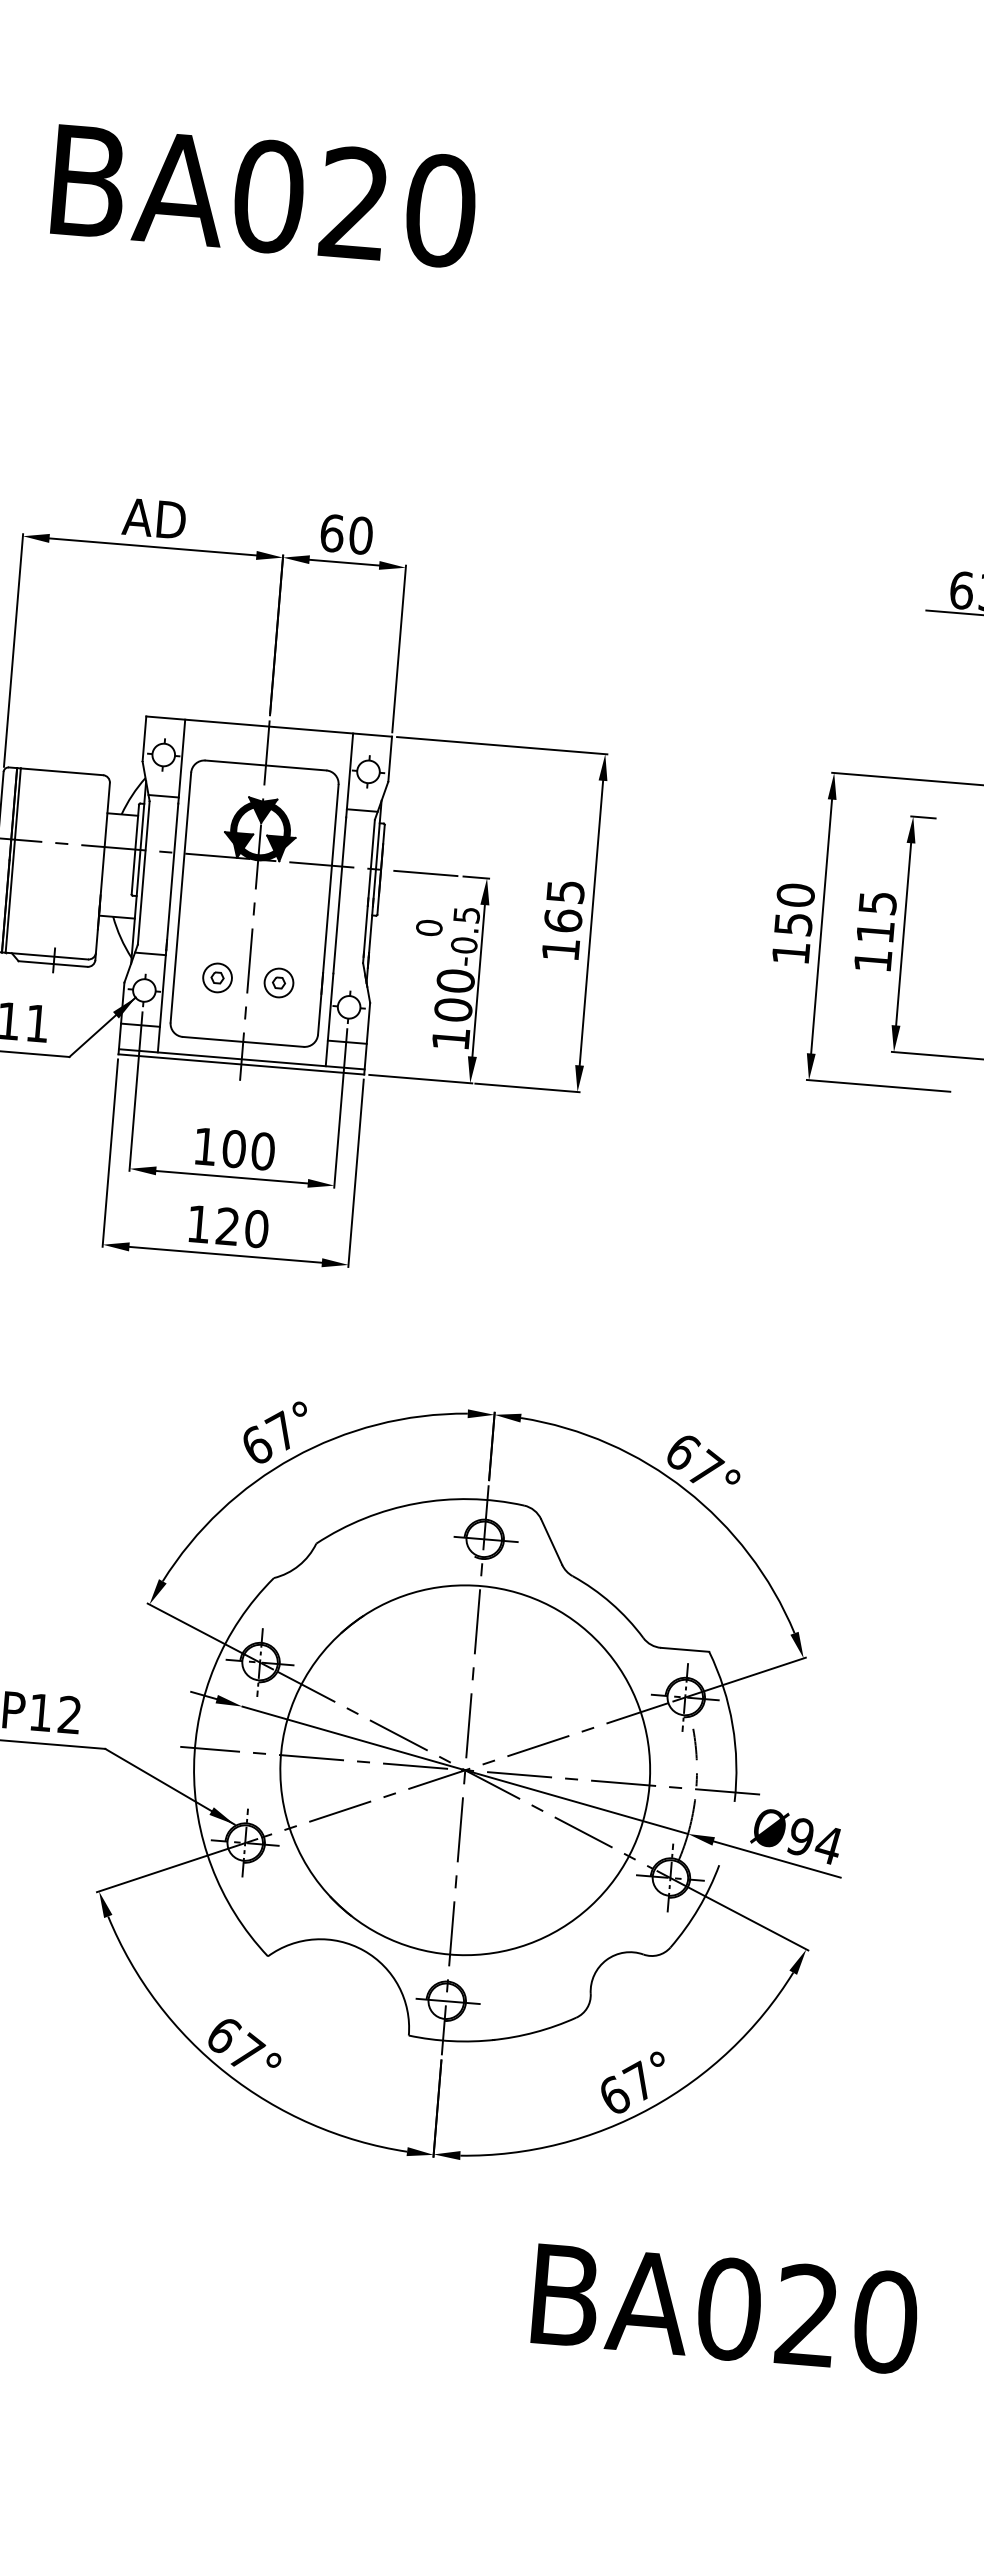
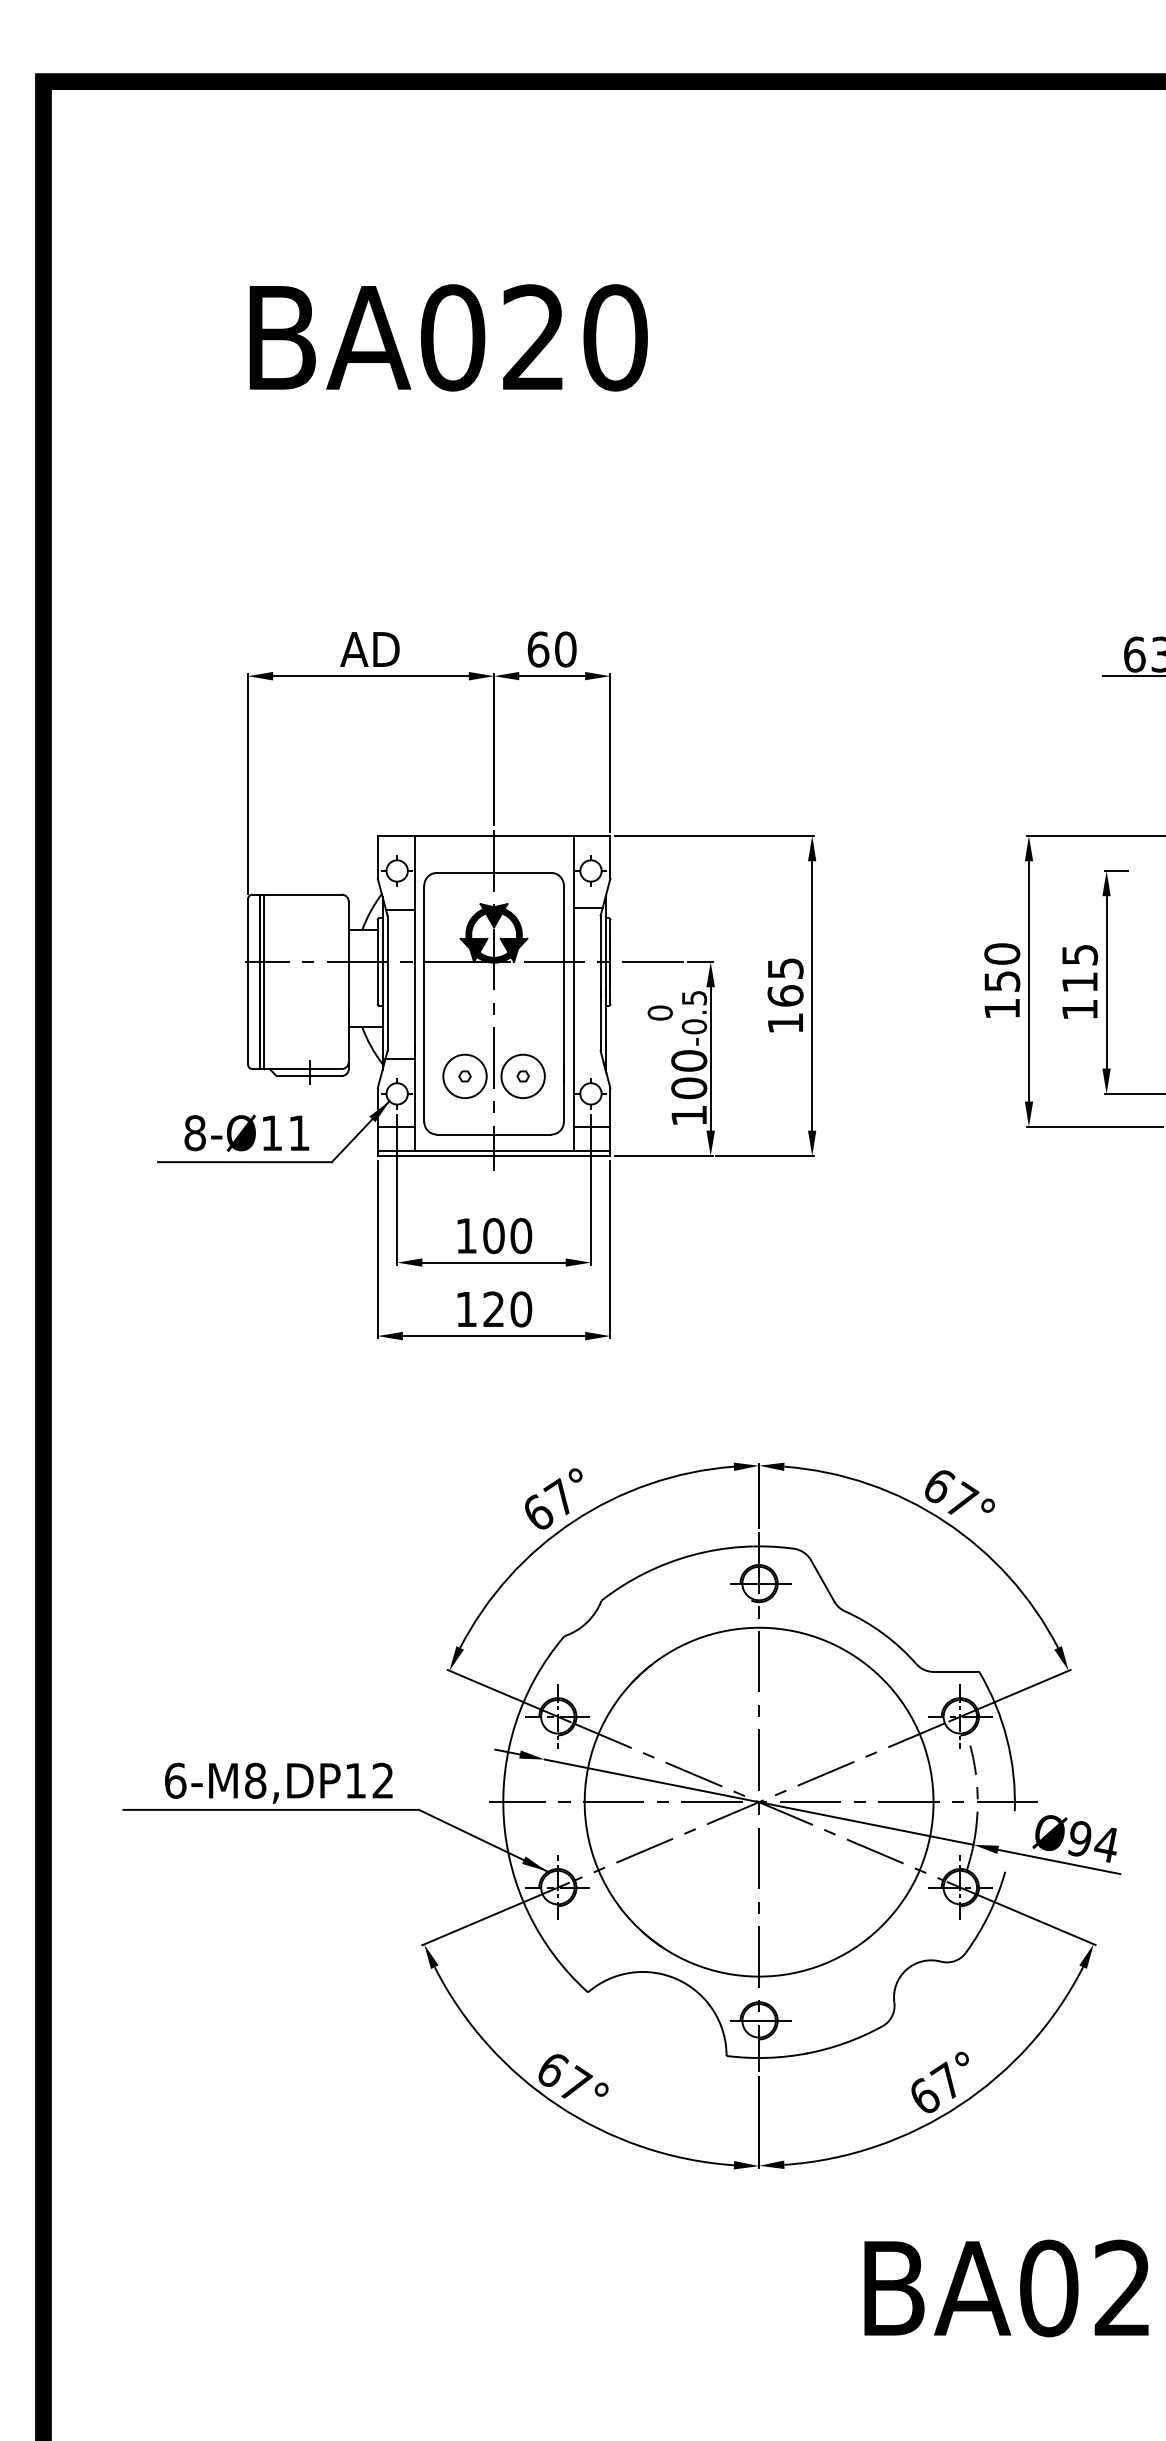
circle: (217, 977) -> (464, 1076), size x1.6
circle: (278, 983) -> (522, 1076), size x1.6

